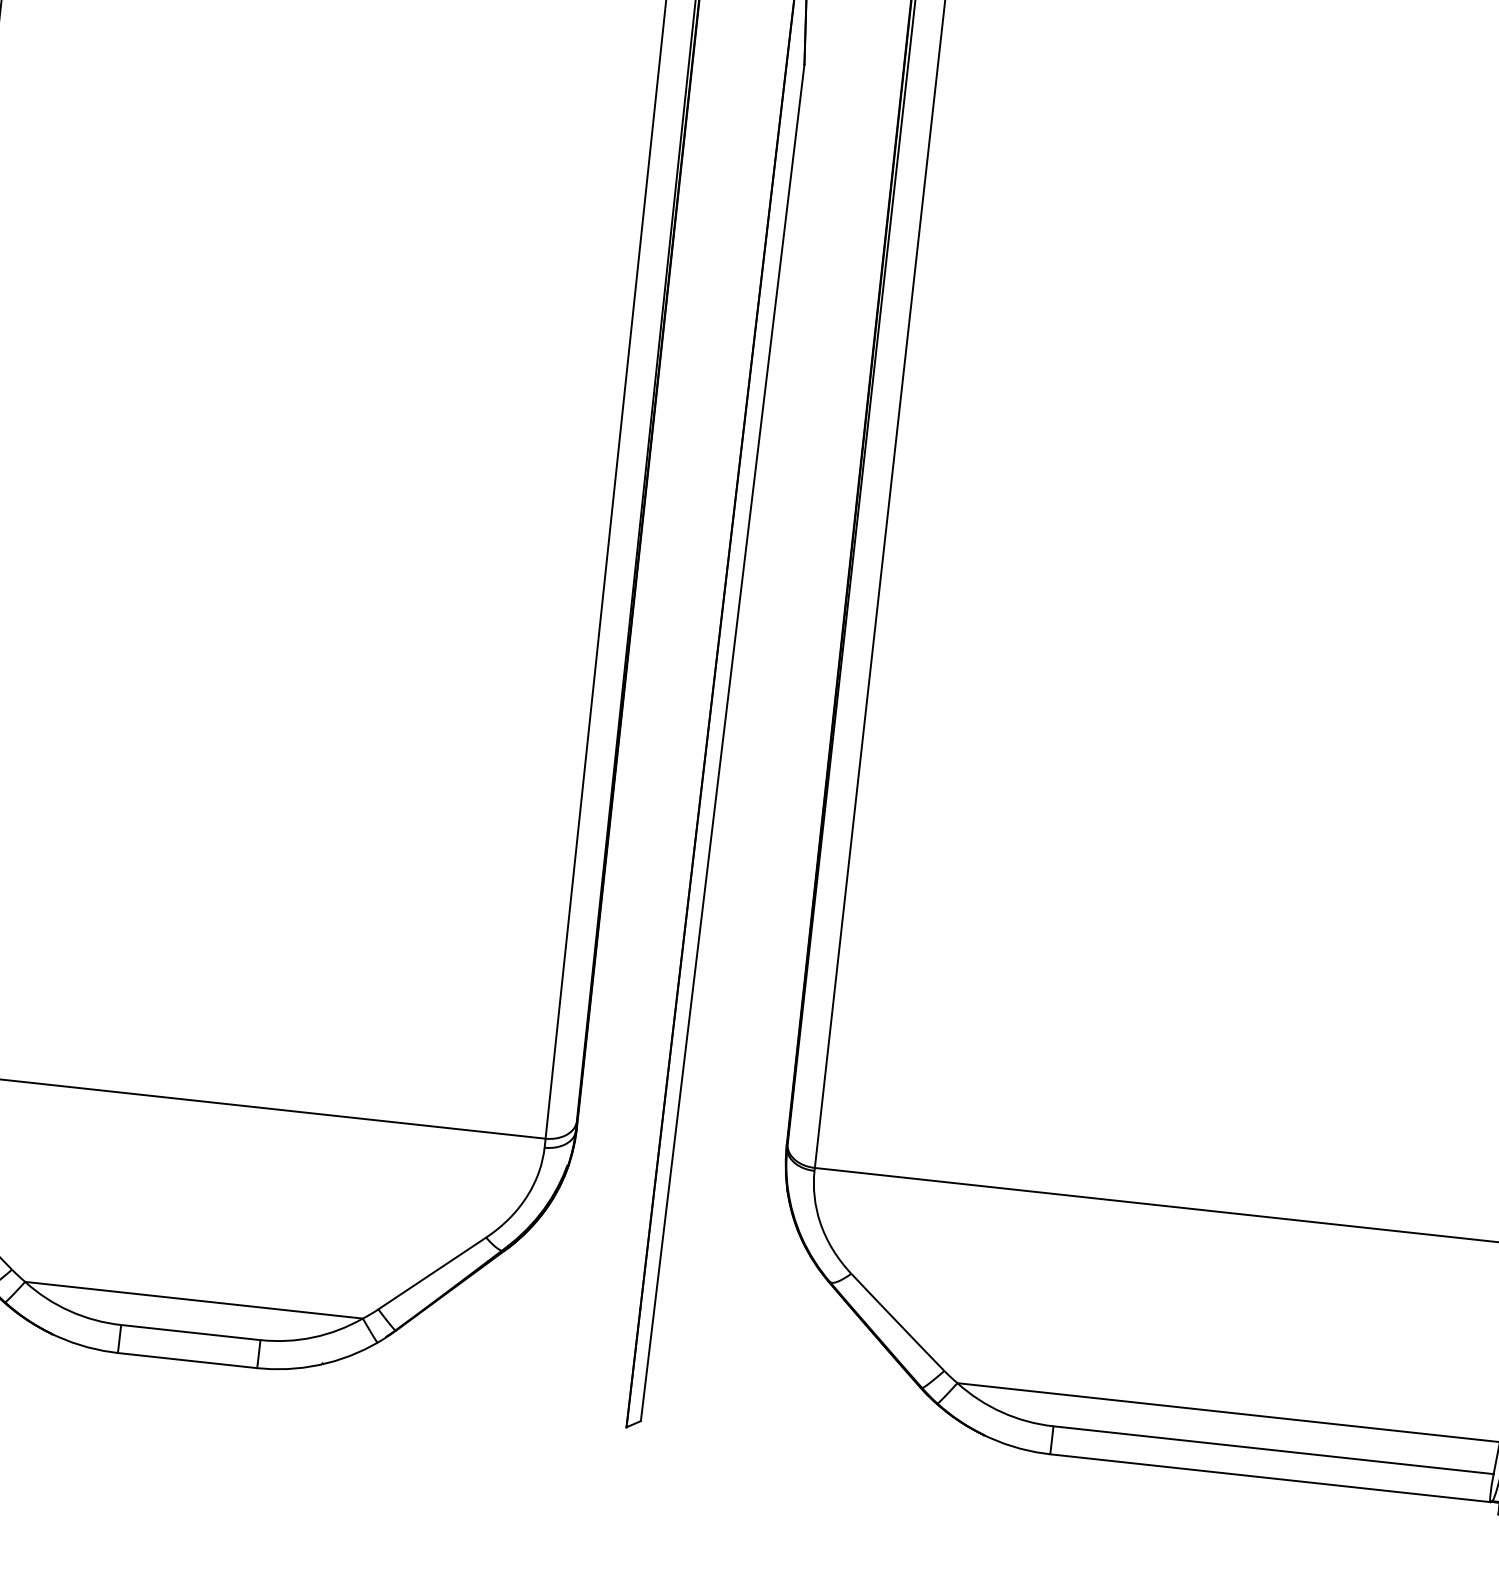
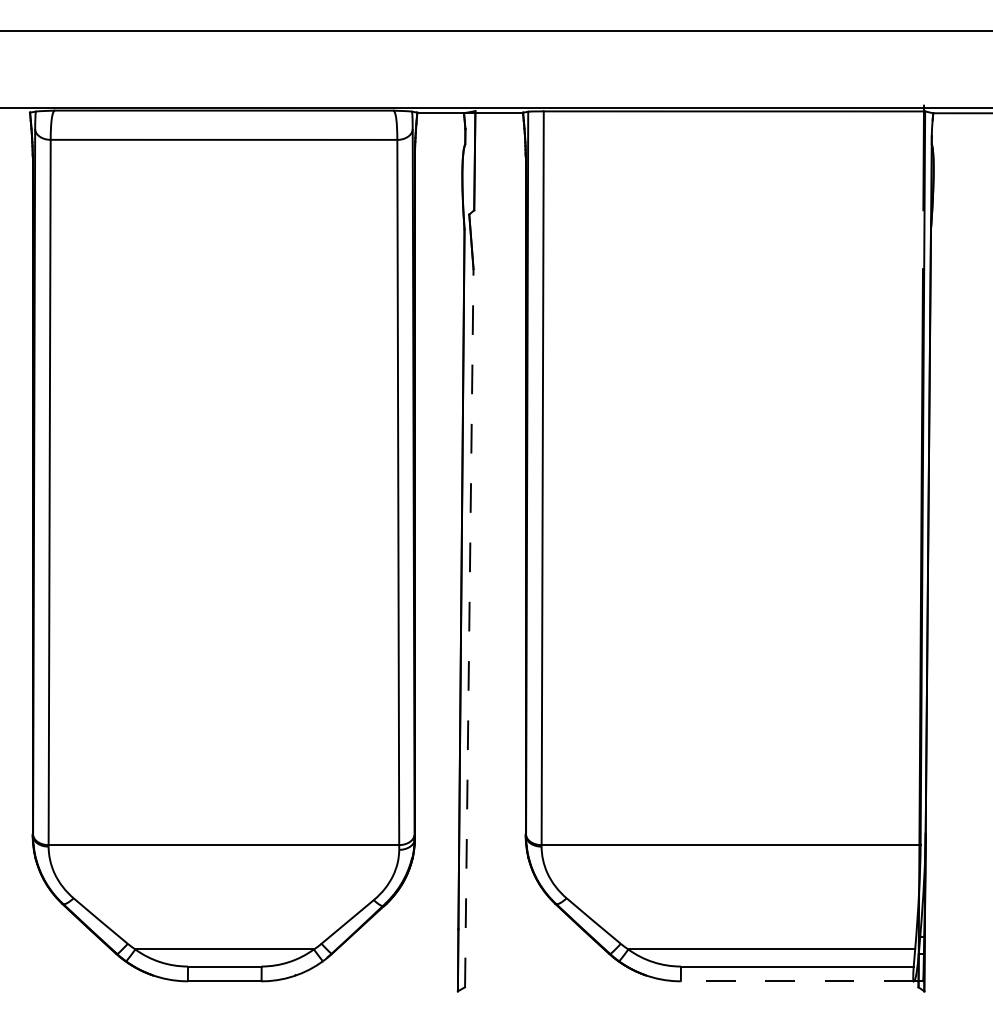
line: (723, 741) -> (469, 627), solid -> dashed
line: (1268, 1478) -> (796, 981), solid -> dashed

